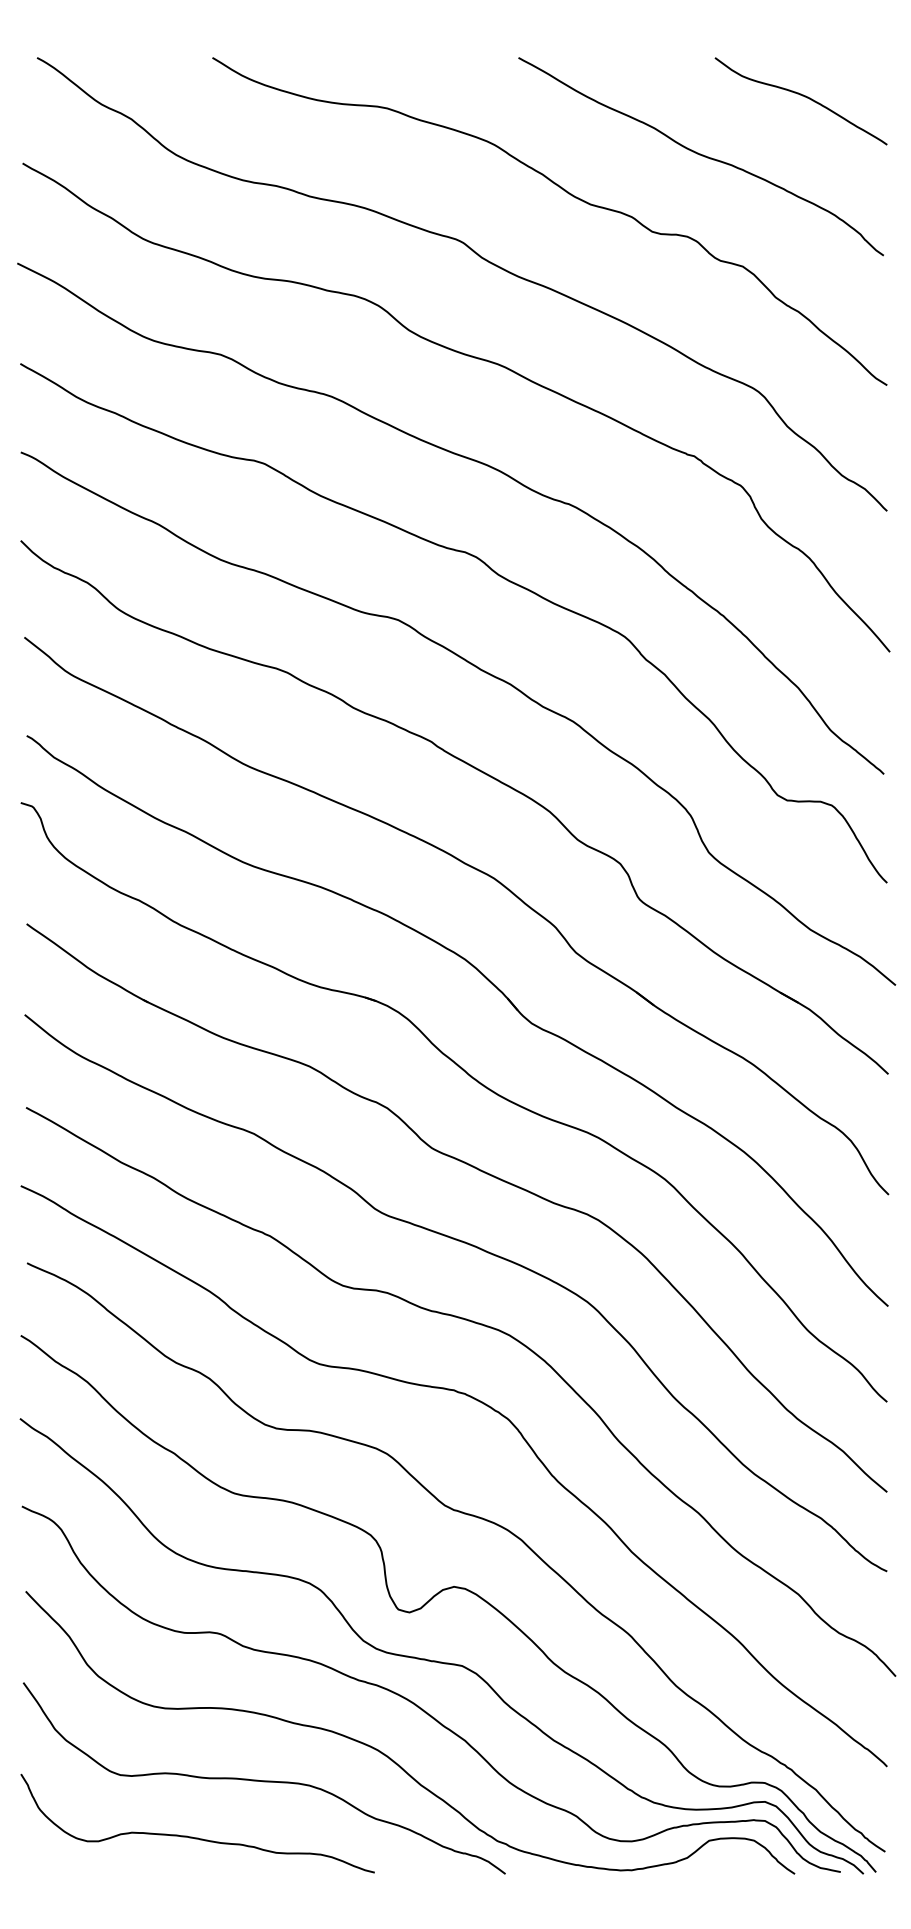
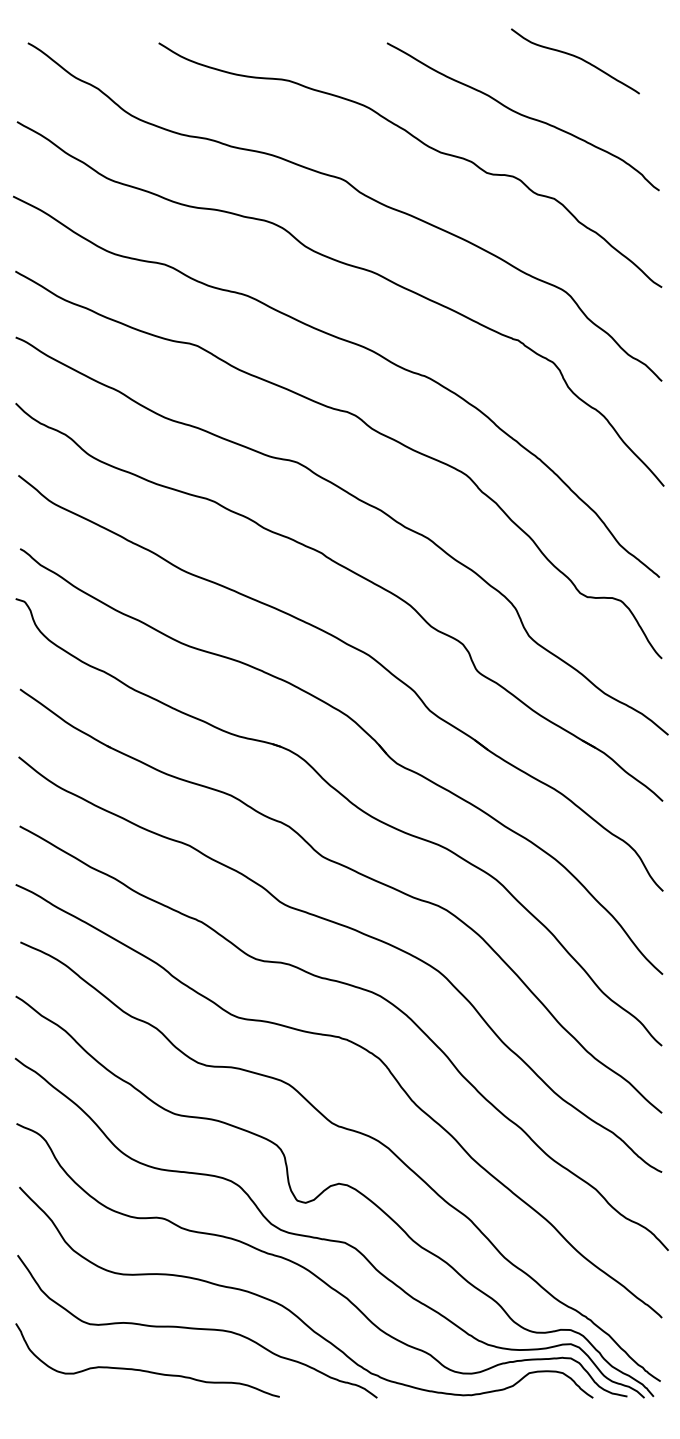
curve: (802, 96) -> (576, 57), moved

